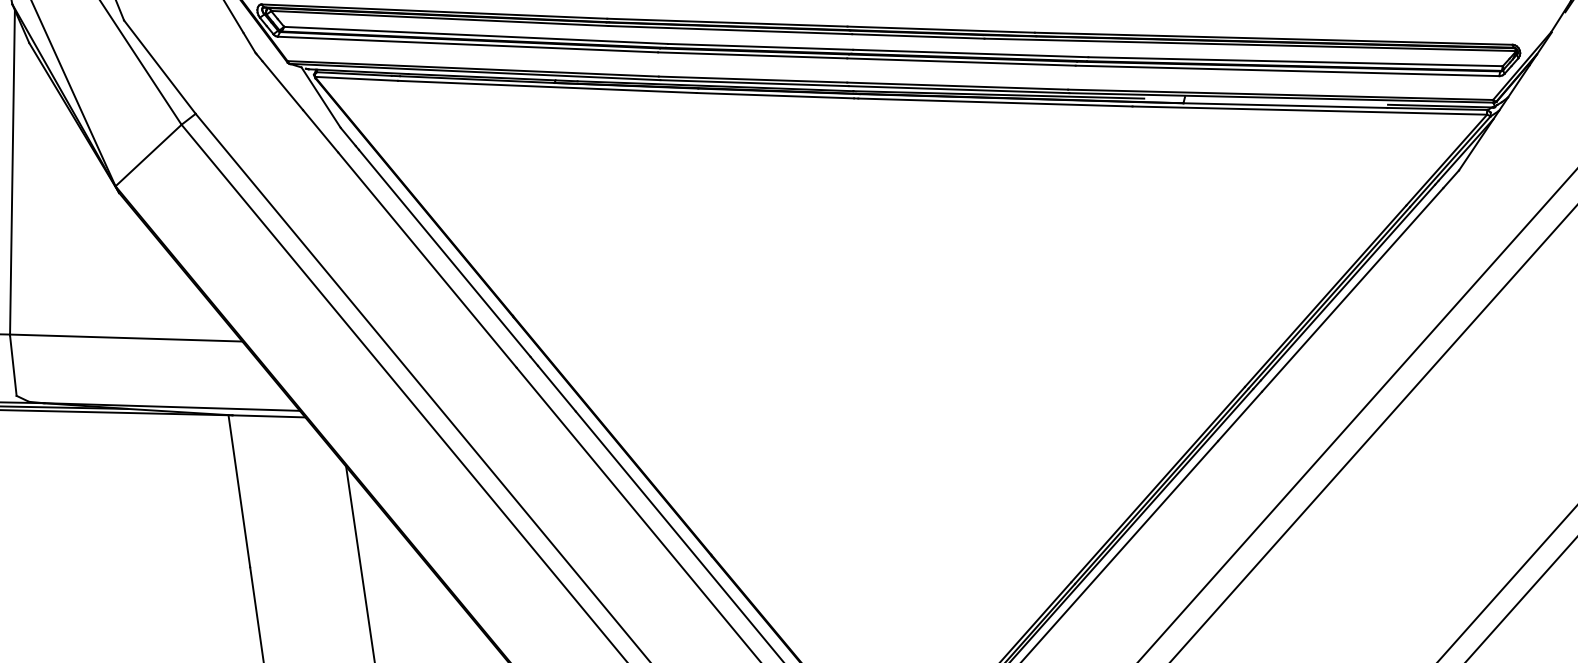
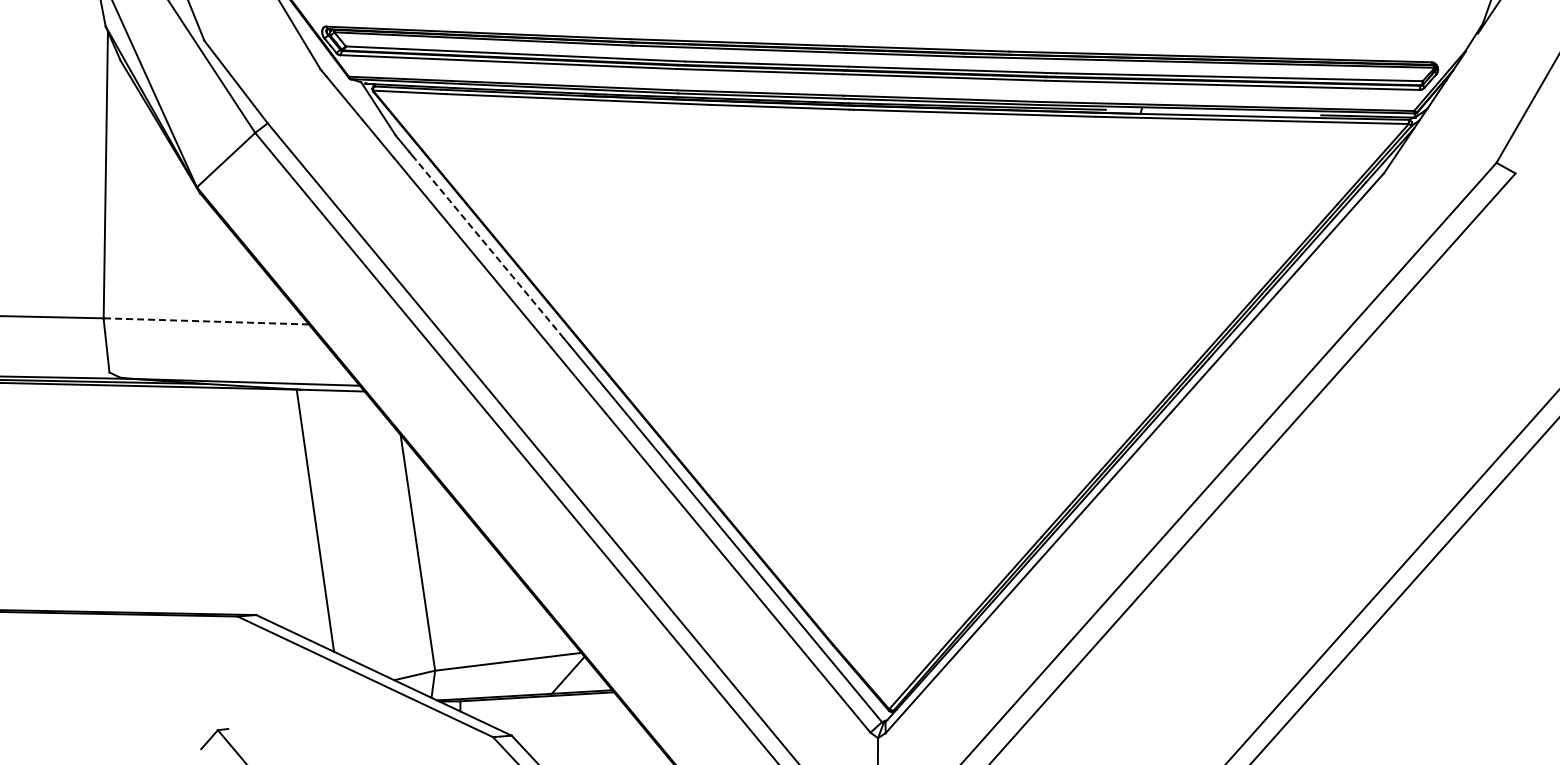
line: (444, 253) -> (487, 246), solid -> dashed
line: (126, 338) -> (206, 321), solid -> dashed

